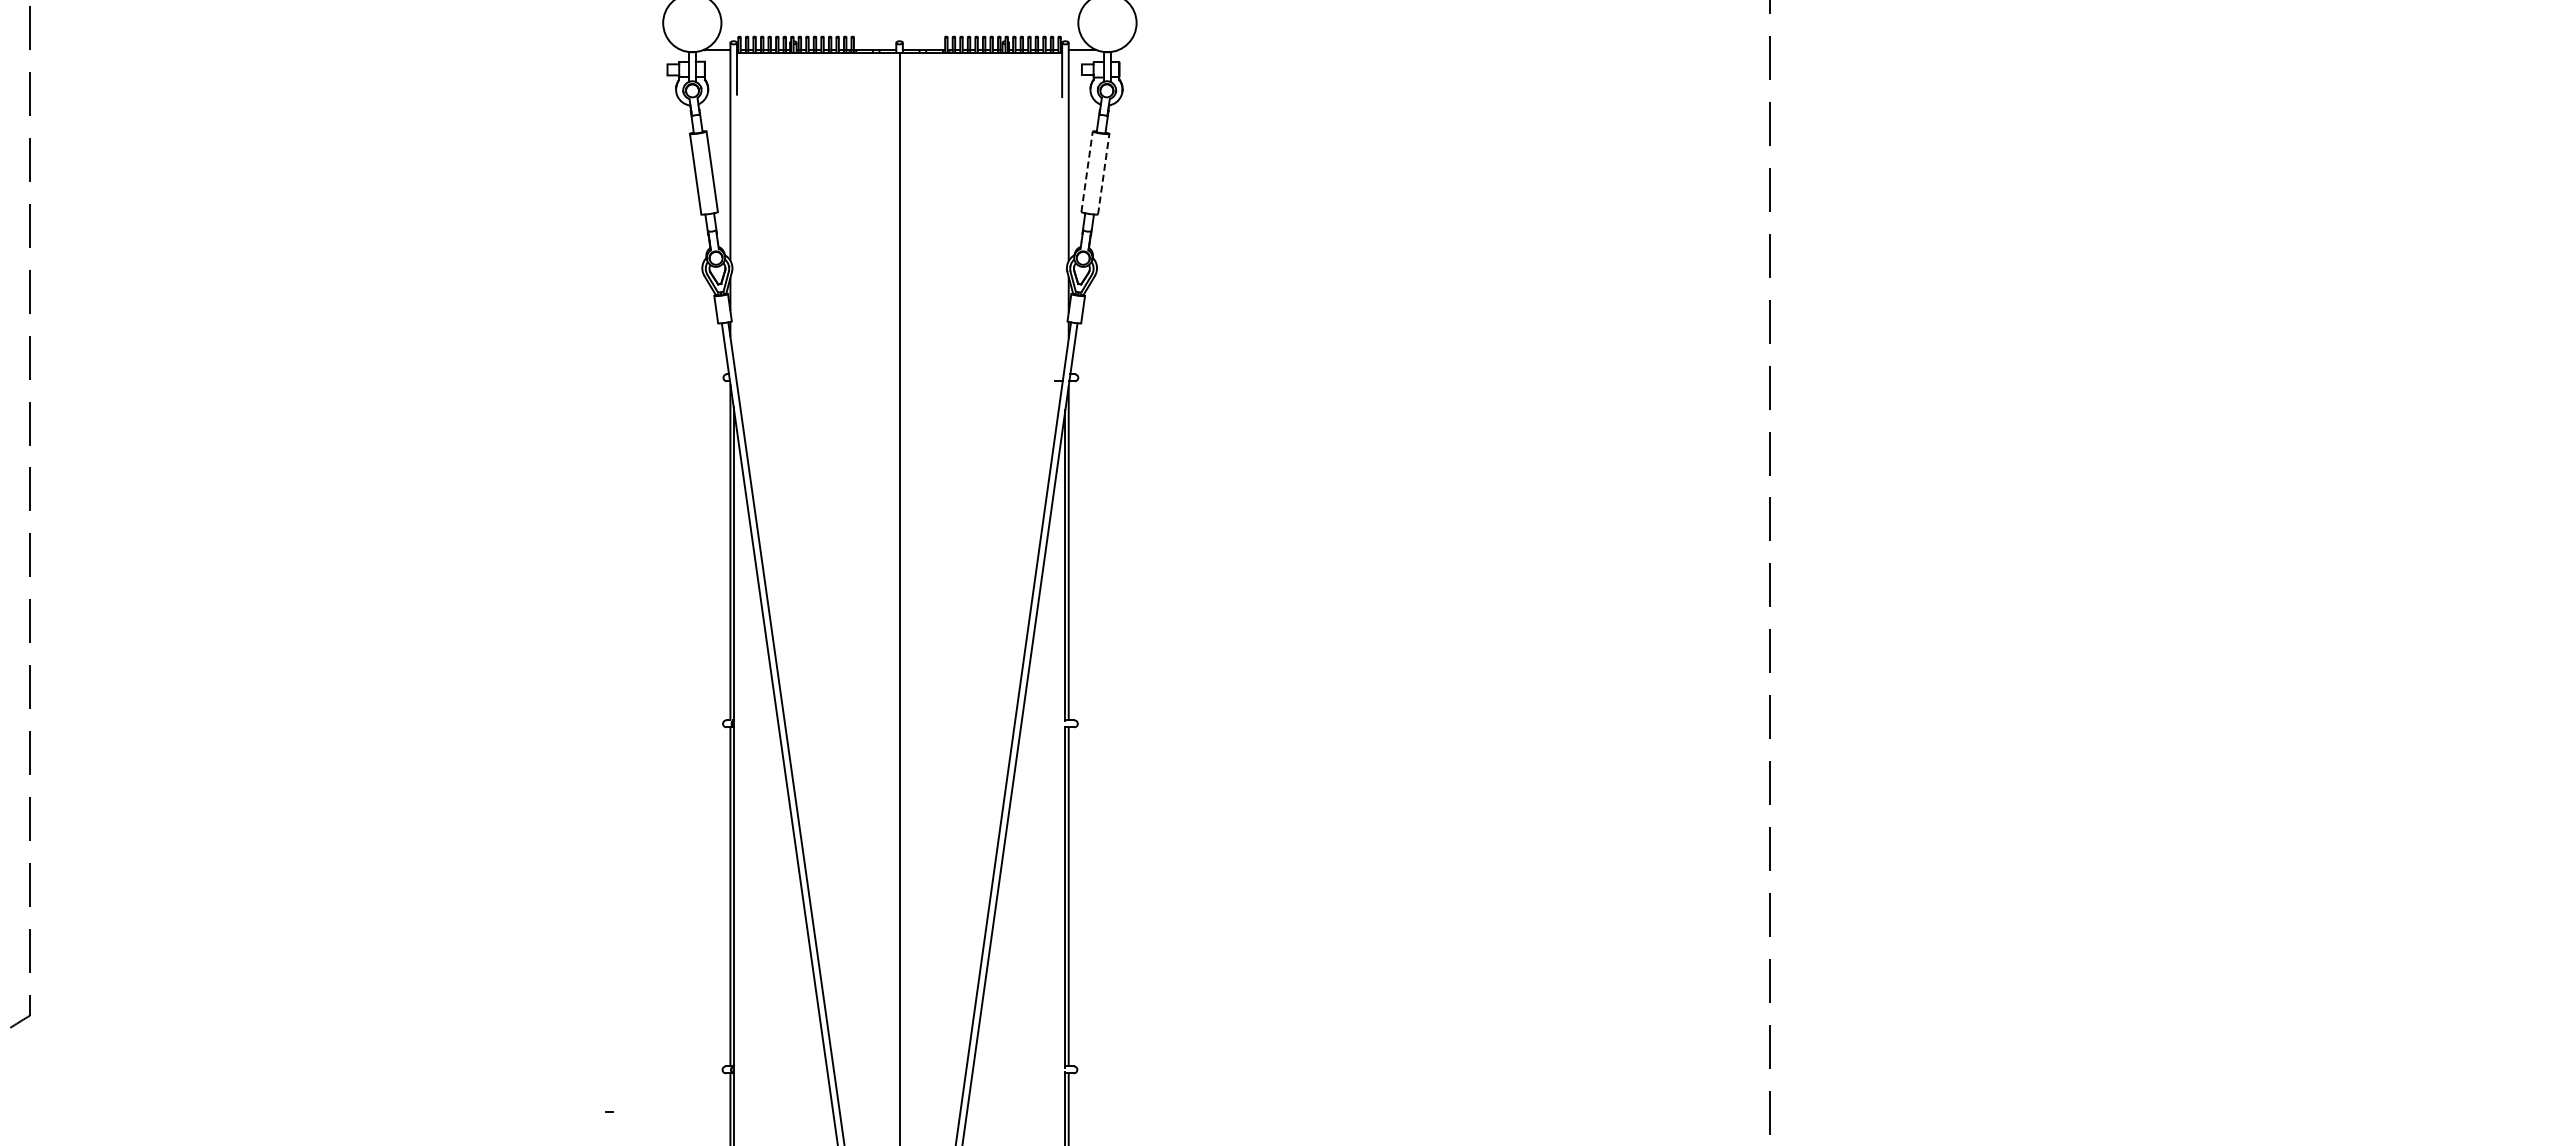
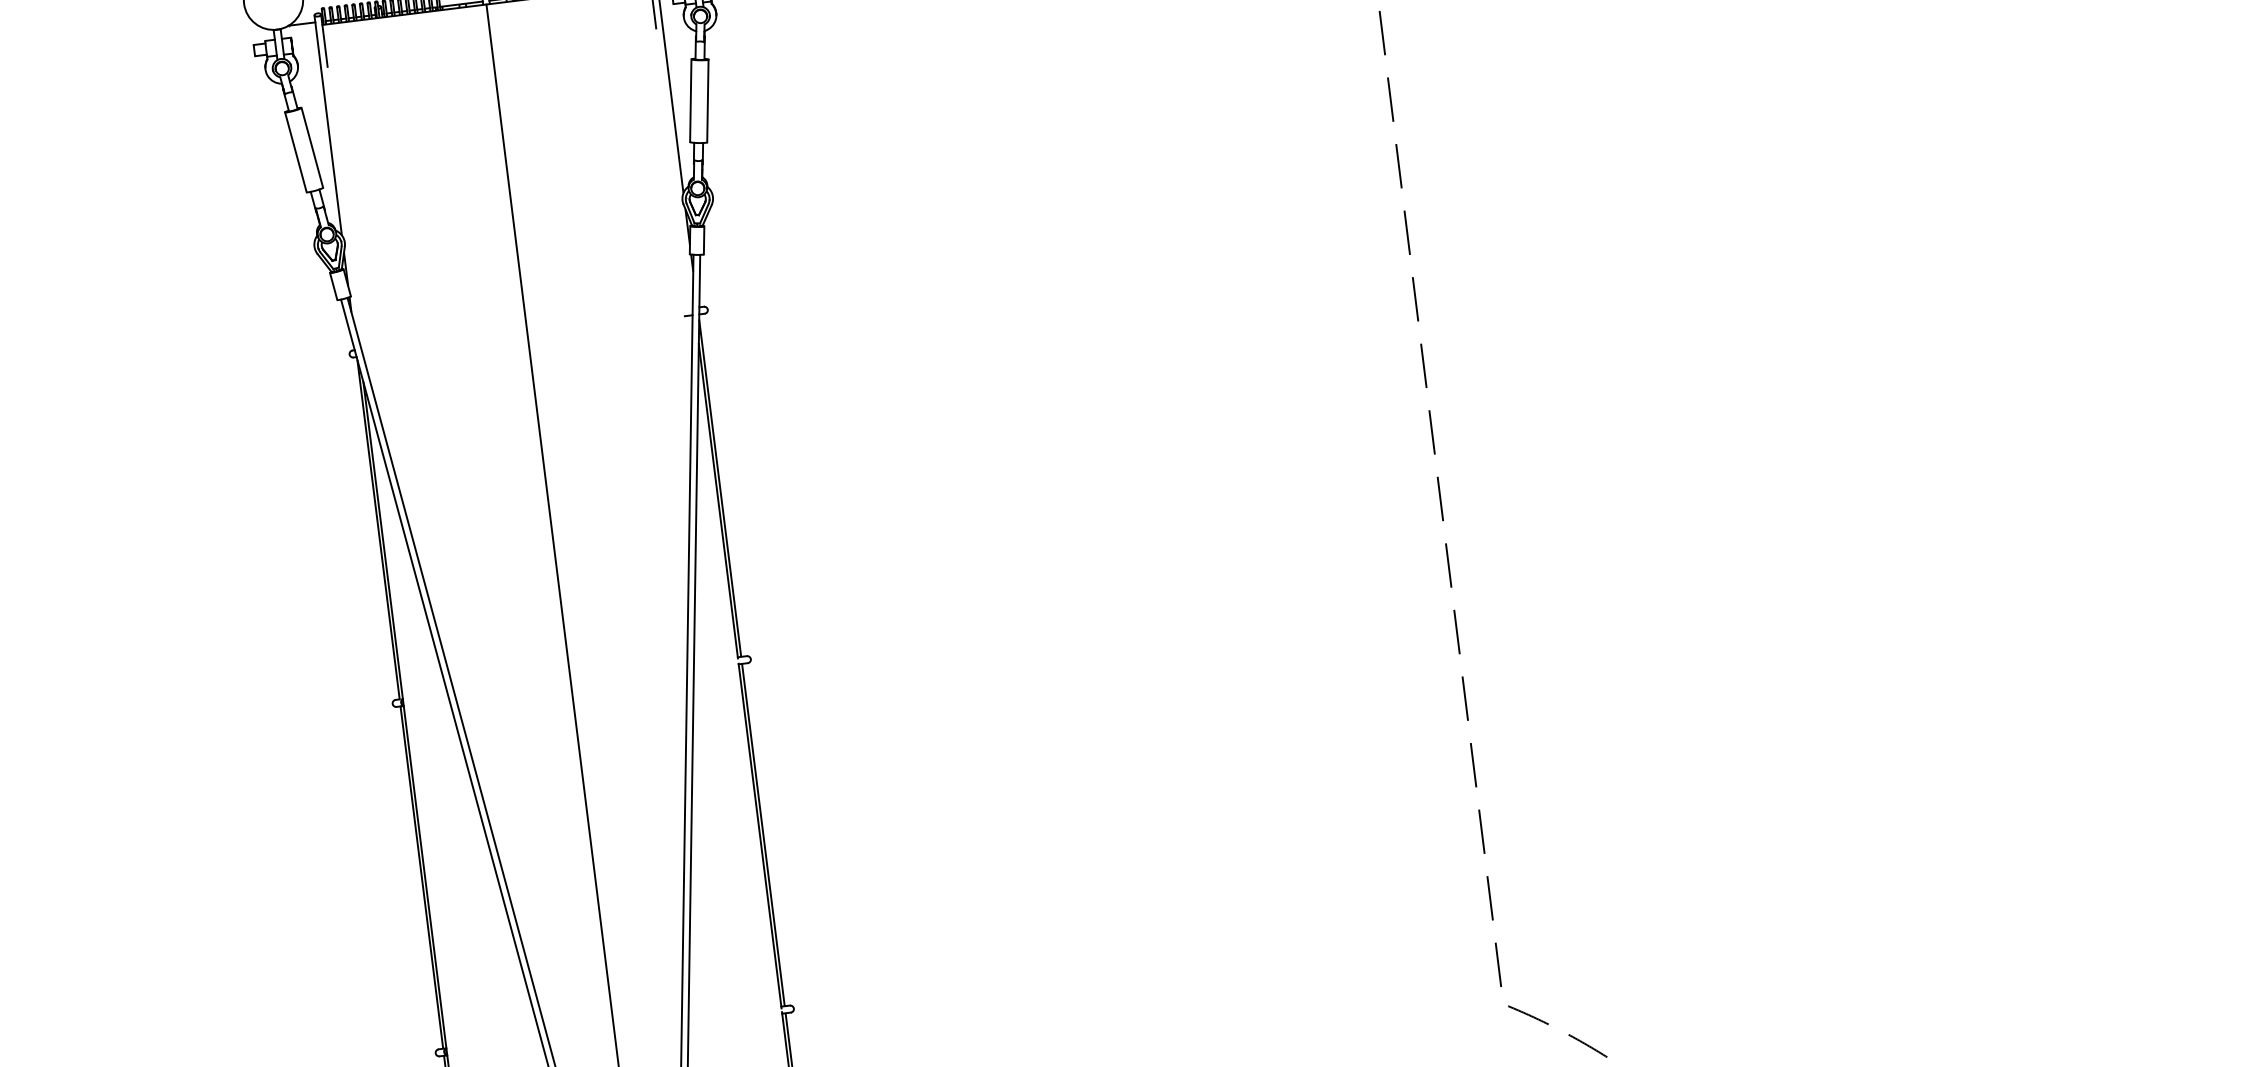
line: (1087, 171) -> (691, 100), dashed -> solid
line: (1103, 174) -> (707, 101), dashed -> solid

